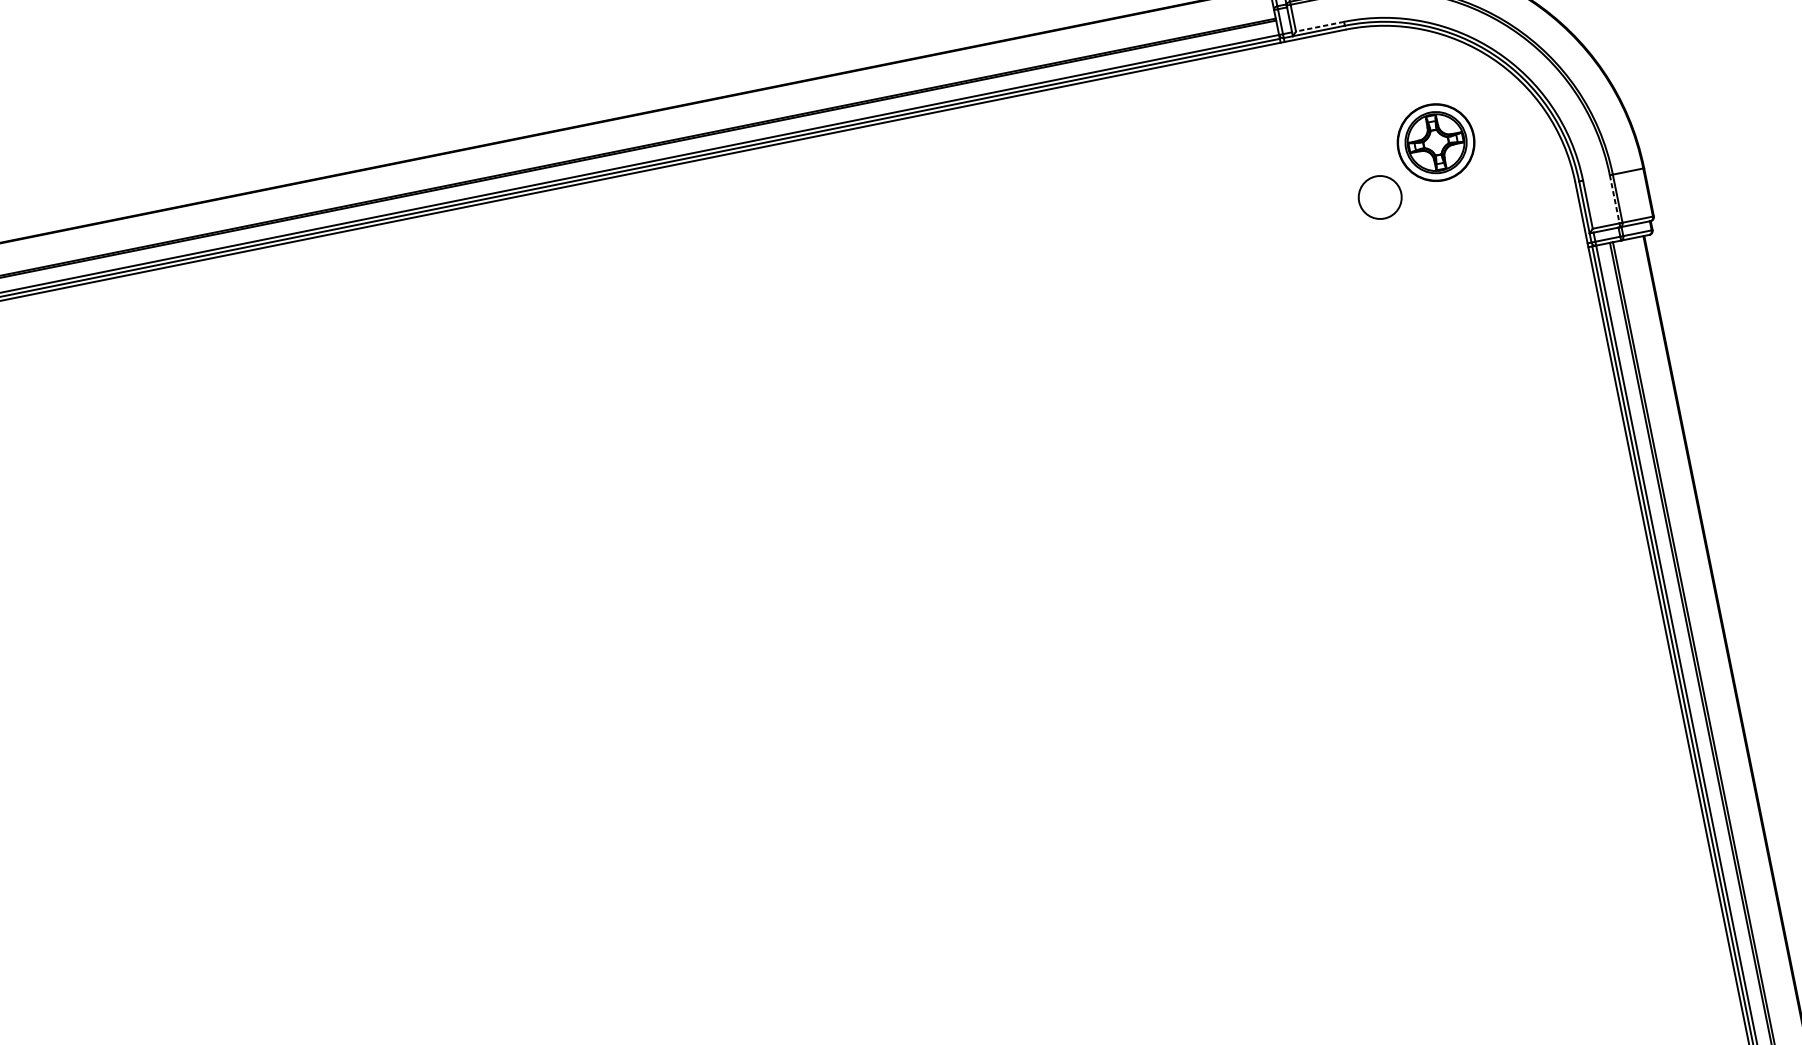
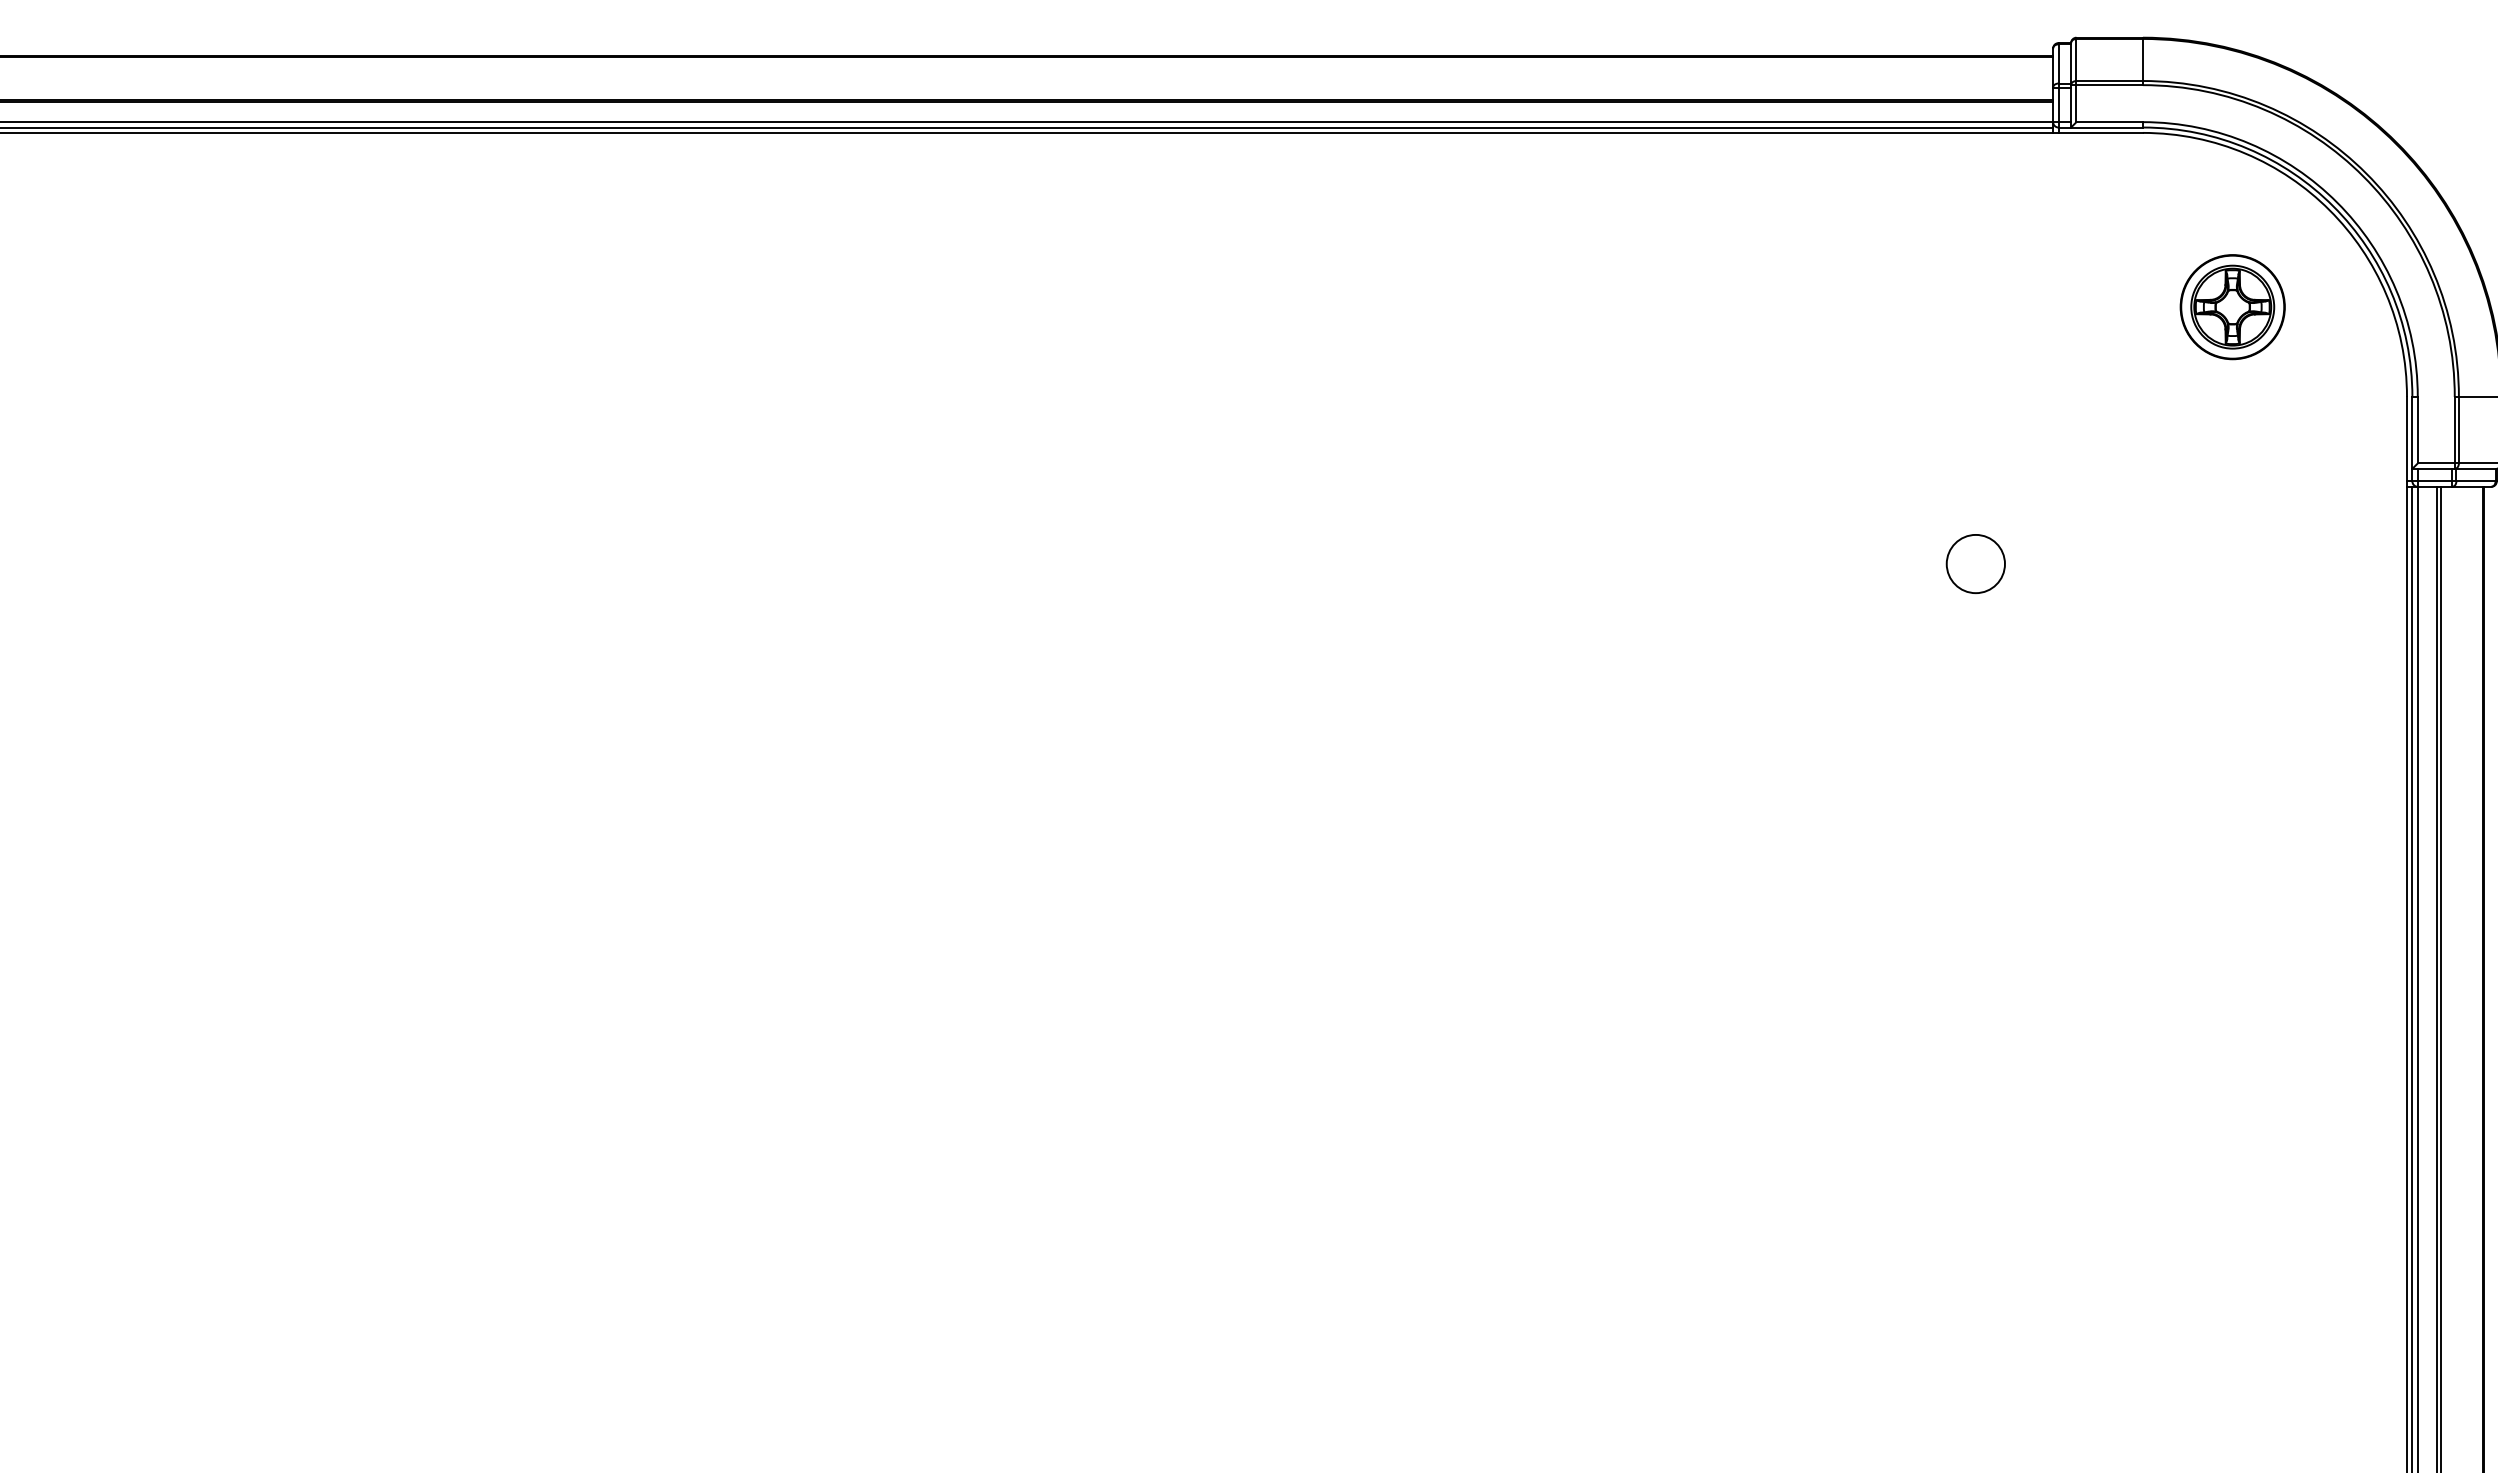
line: (1319, 27) -> (2109, 122), dashed -> solid
circle: (1379, 197) -> (1975, 563), moved
line: (1614, 199) -> (2454, 430), dashed -> solid

